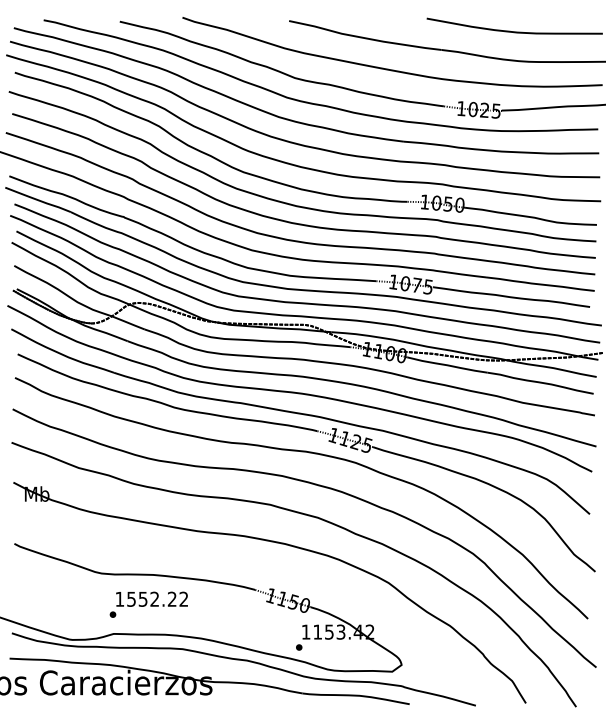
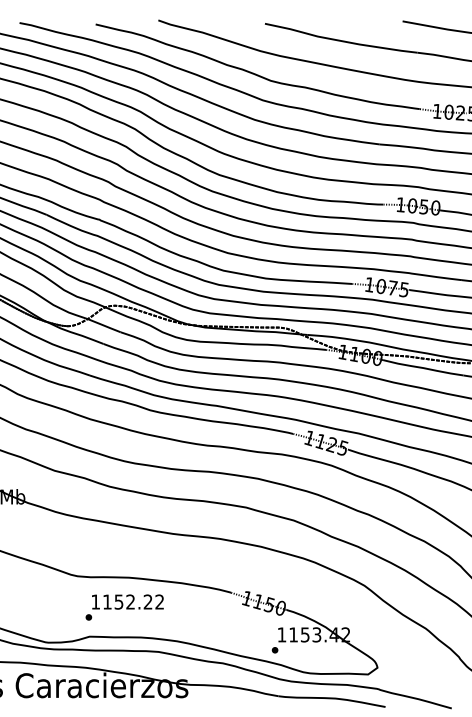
text: (131, 599) -> (107, 602), 1552.22 -> 1152.22

